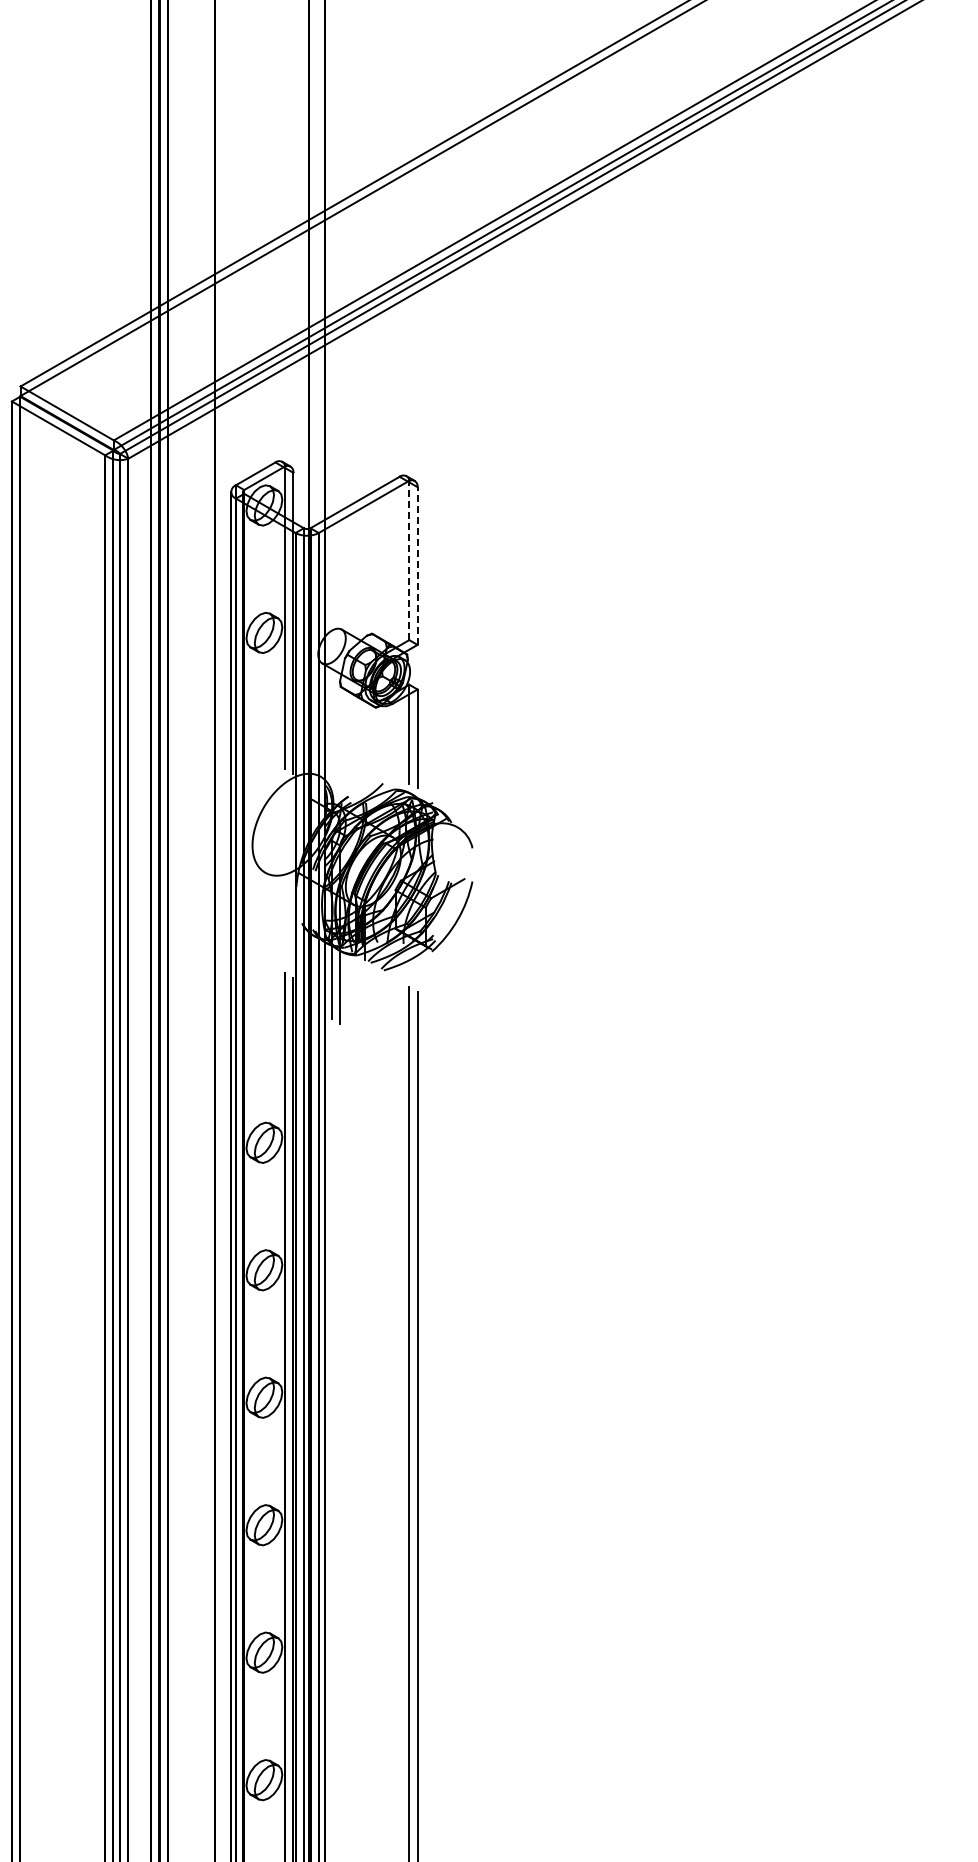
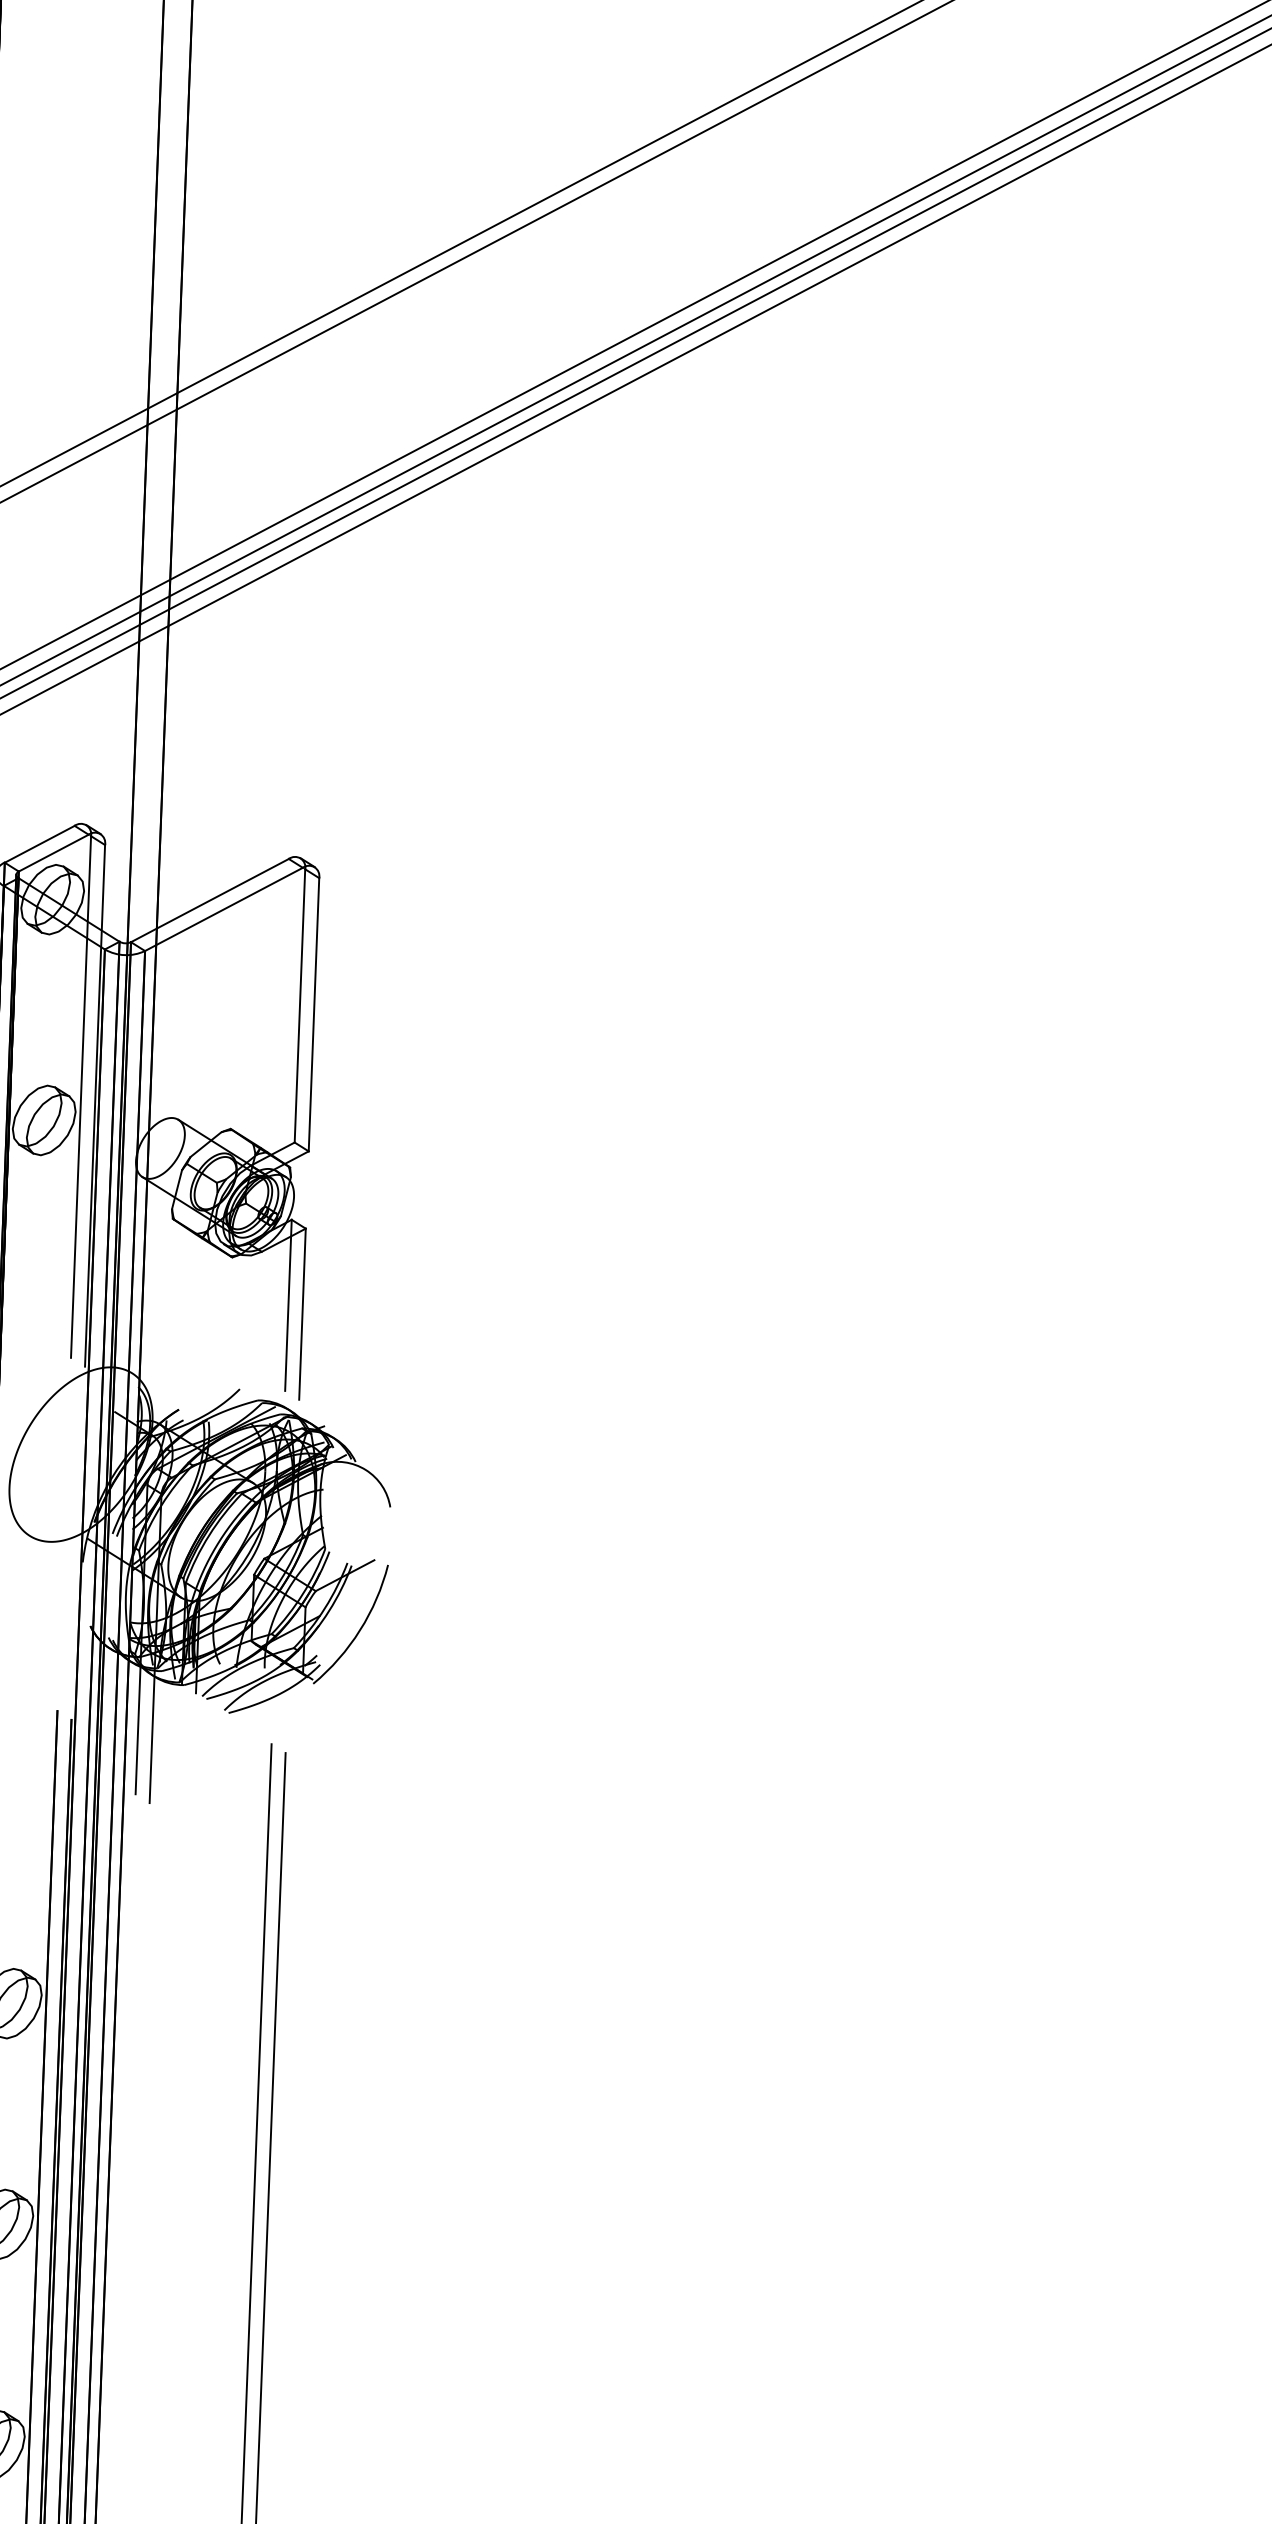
line: (409, 561) -> (300, 1006), dashed -> solid
line: (417, 566) -> (313, 1015), dashed -> solid

